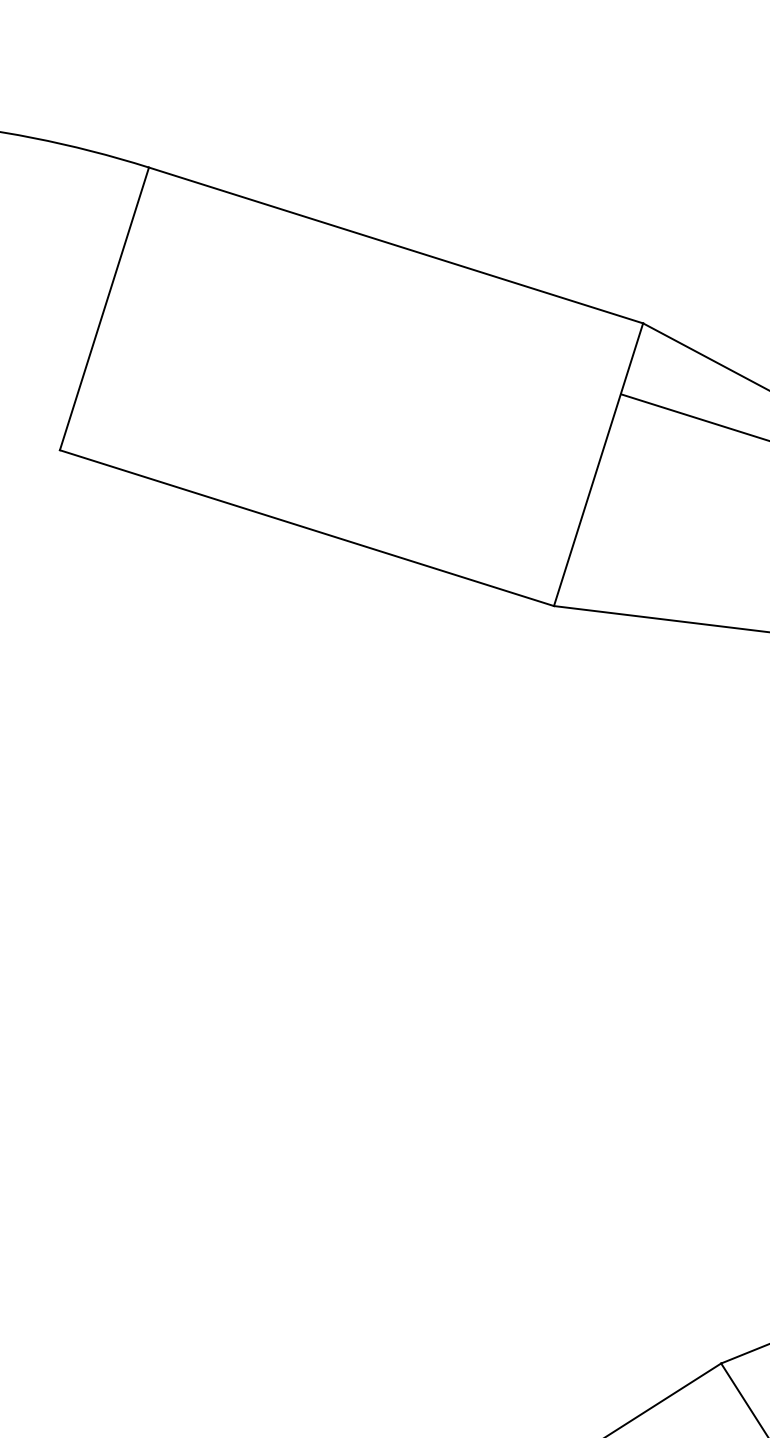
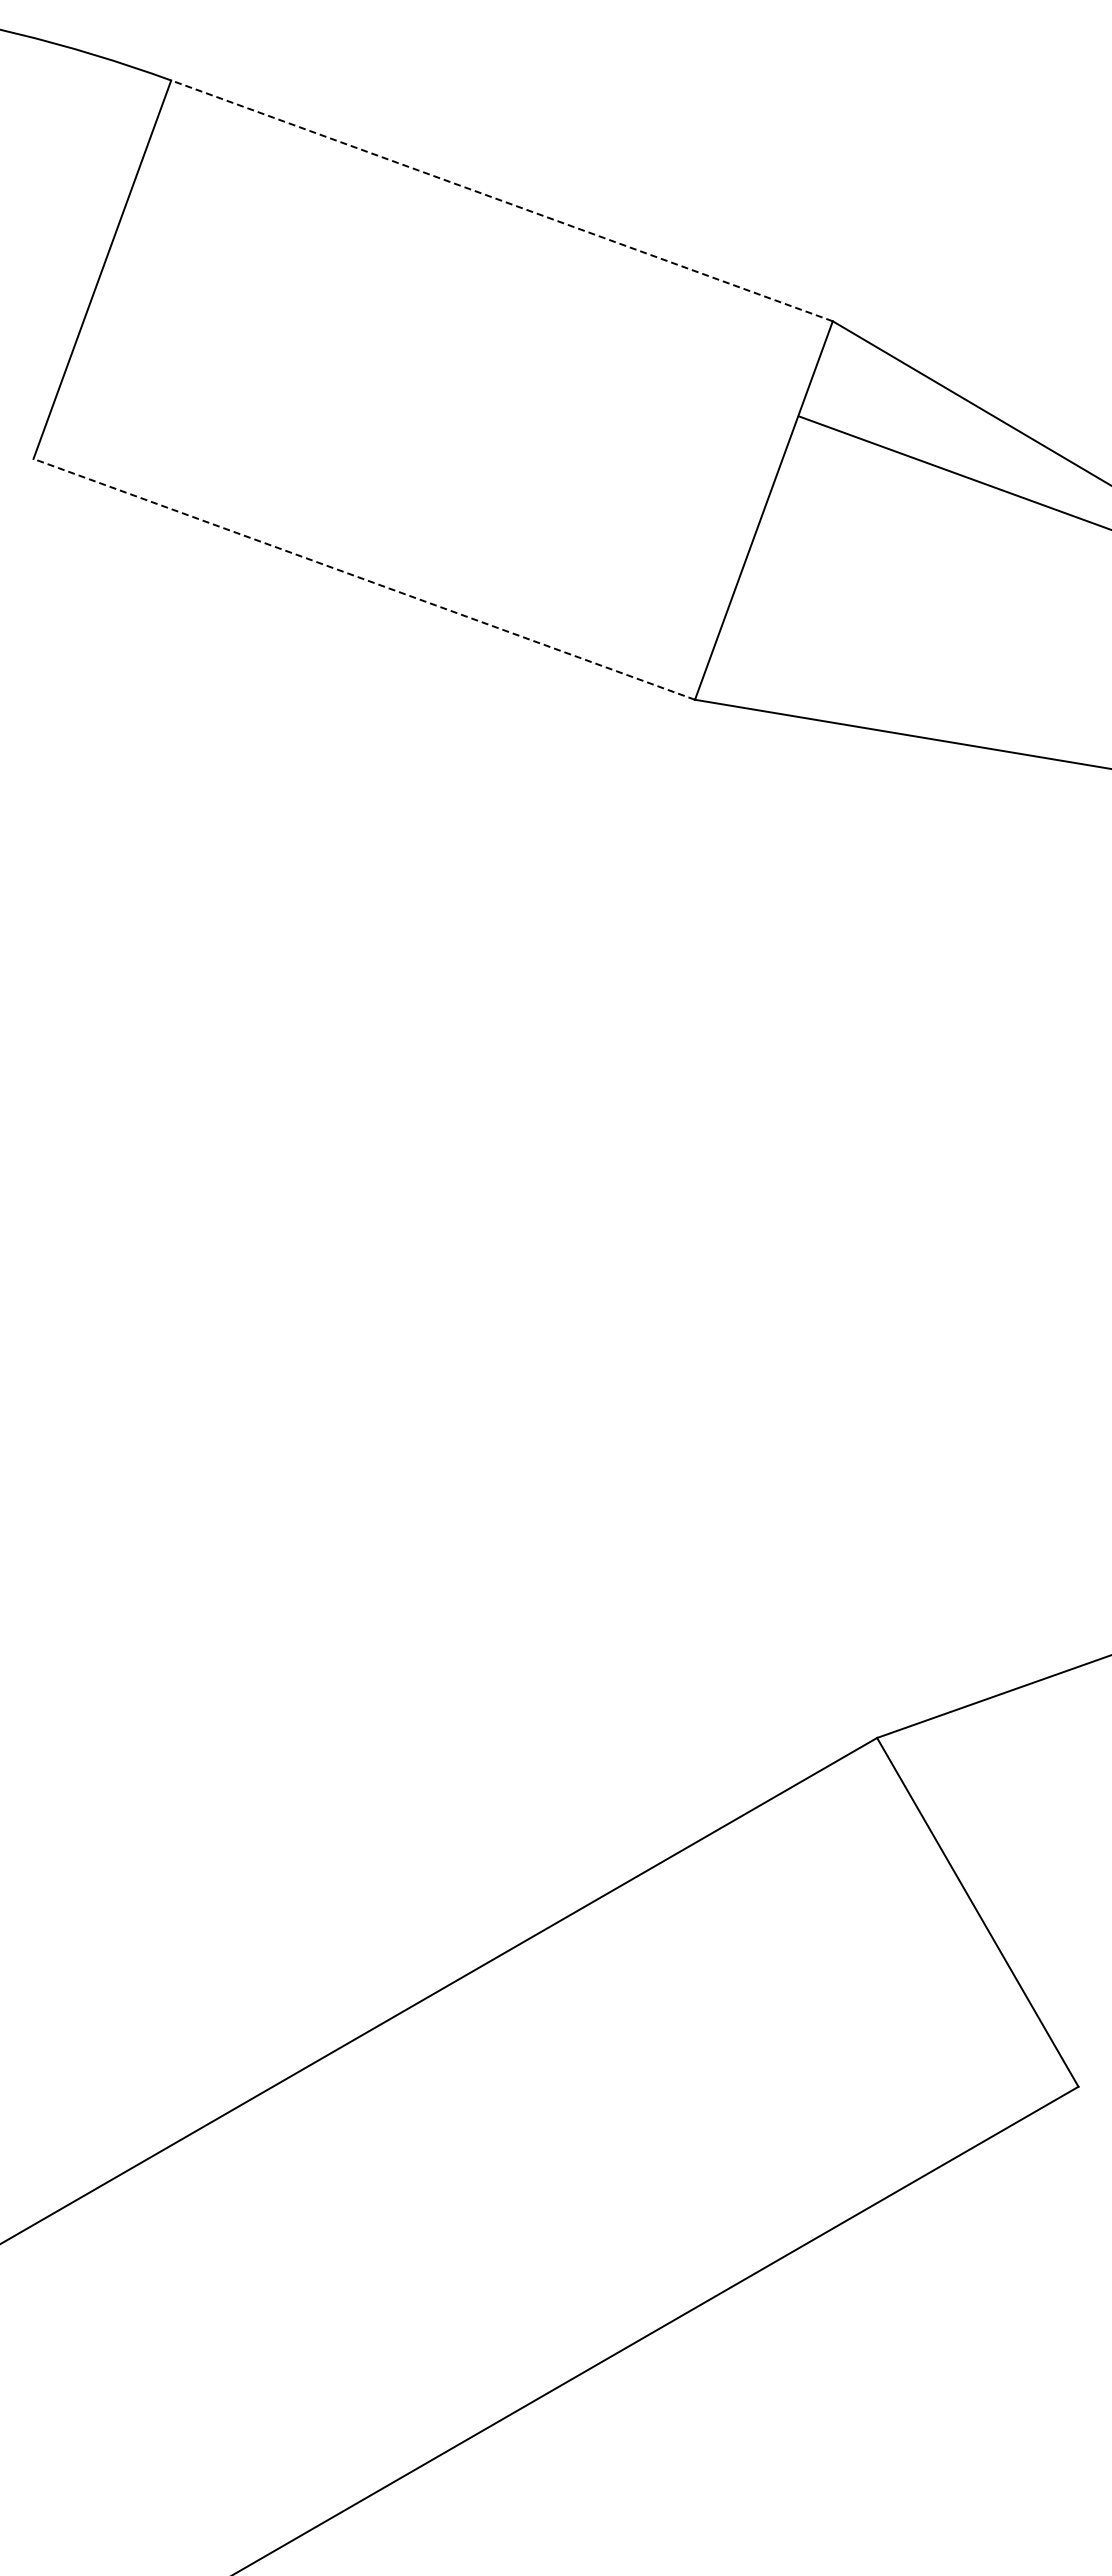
line: (395, 245) -> (501, 200), solid -> dashed
line: (307, 528) -> (364, 579), solid -> dashed

